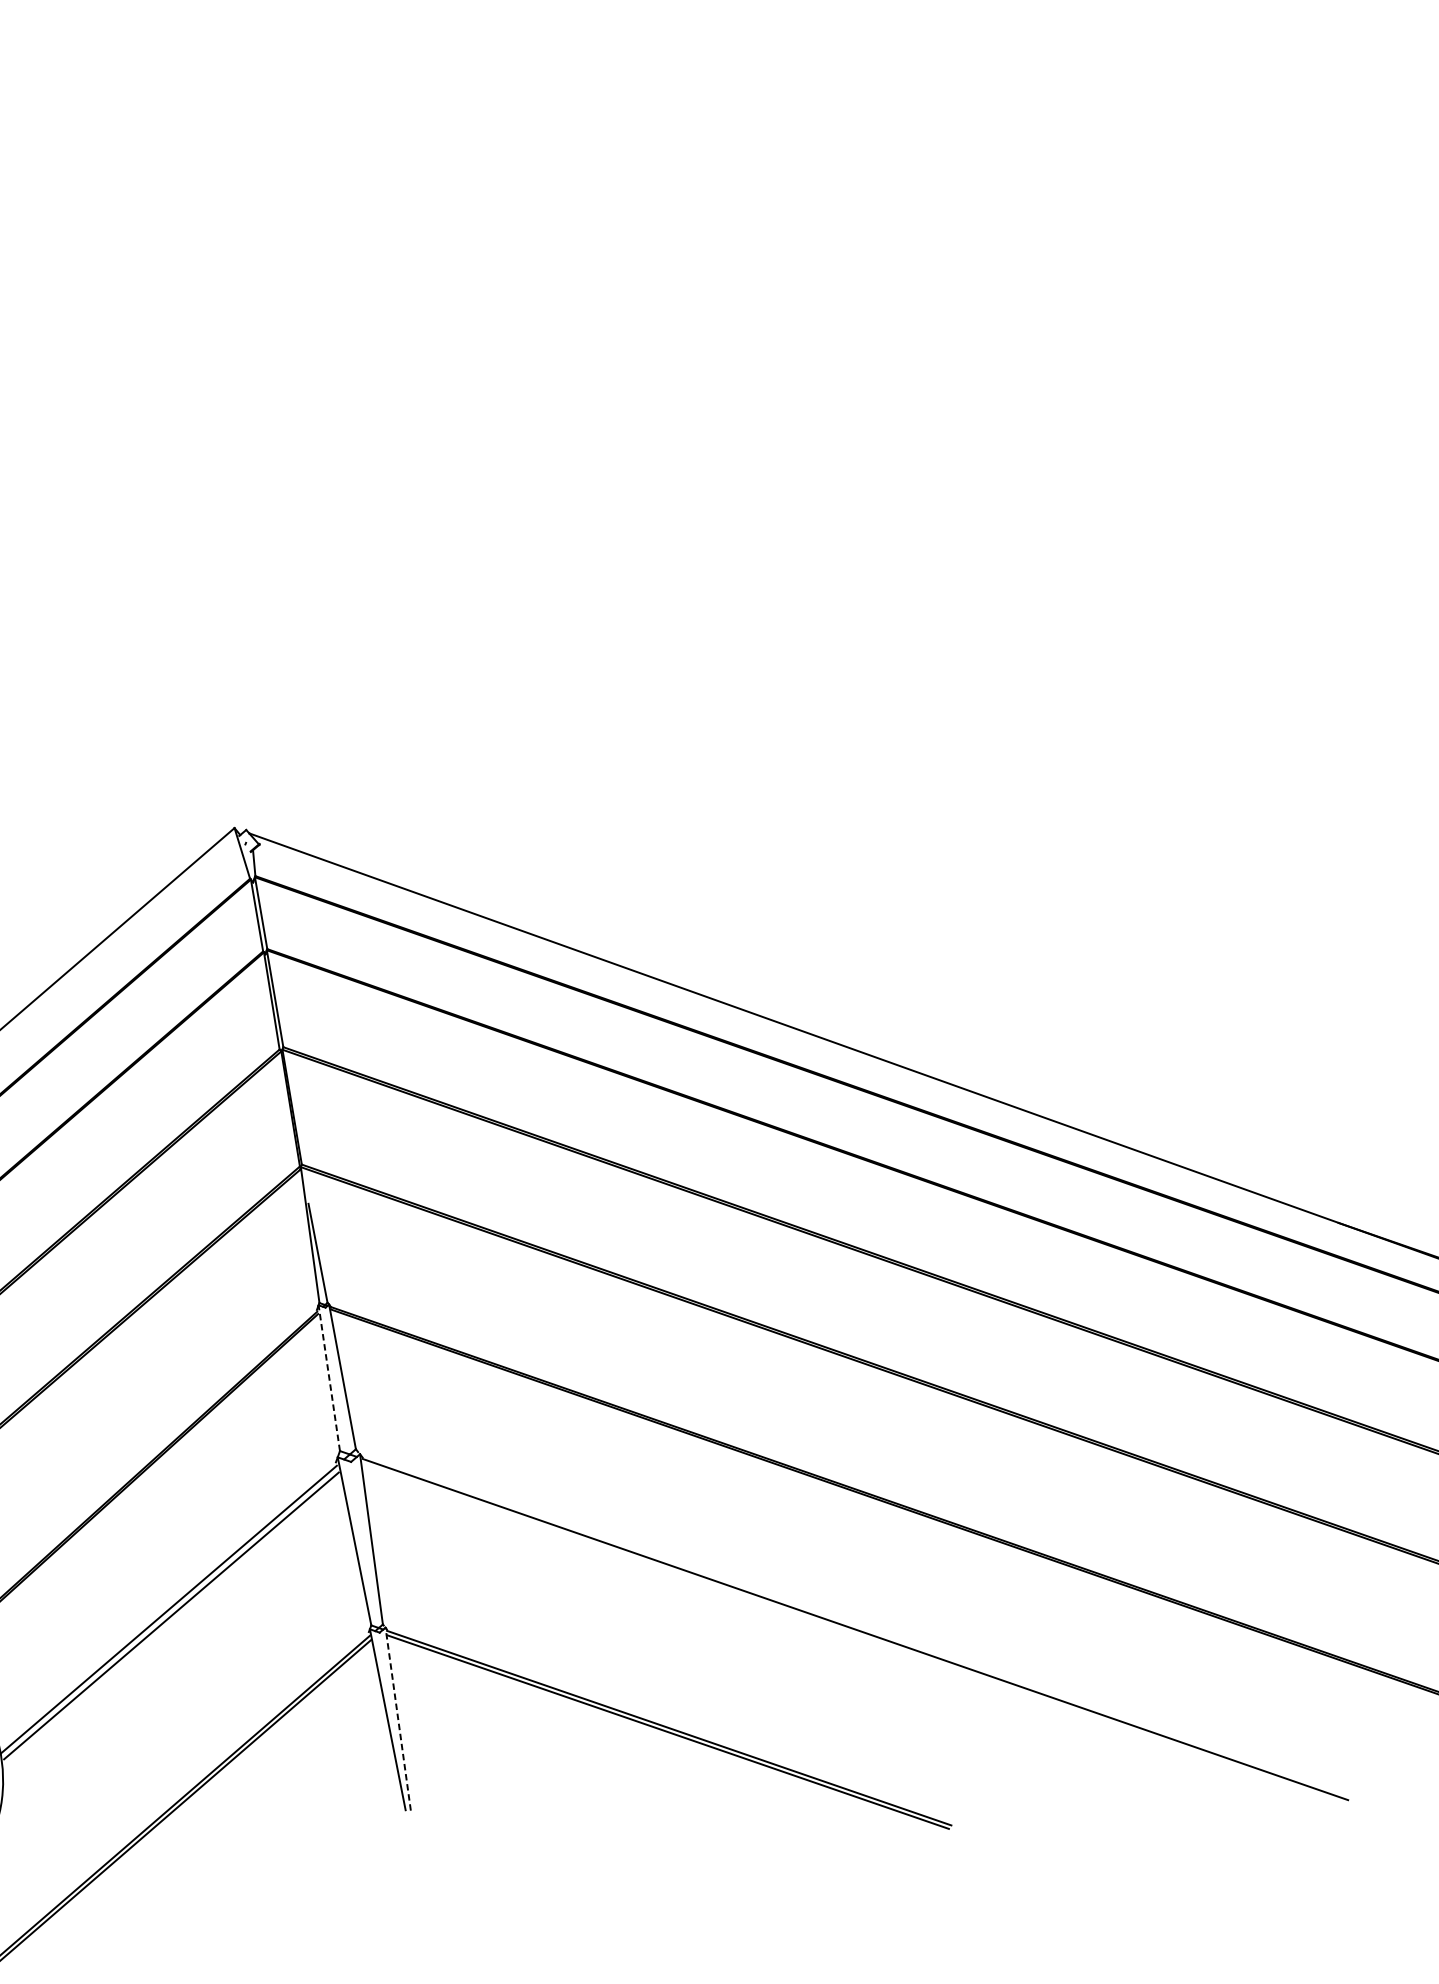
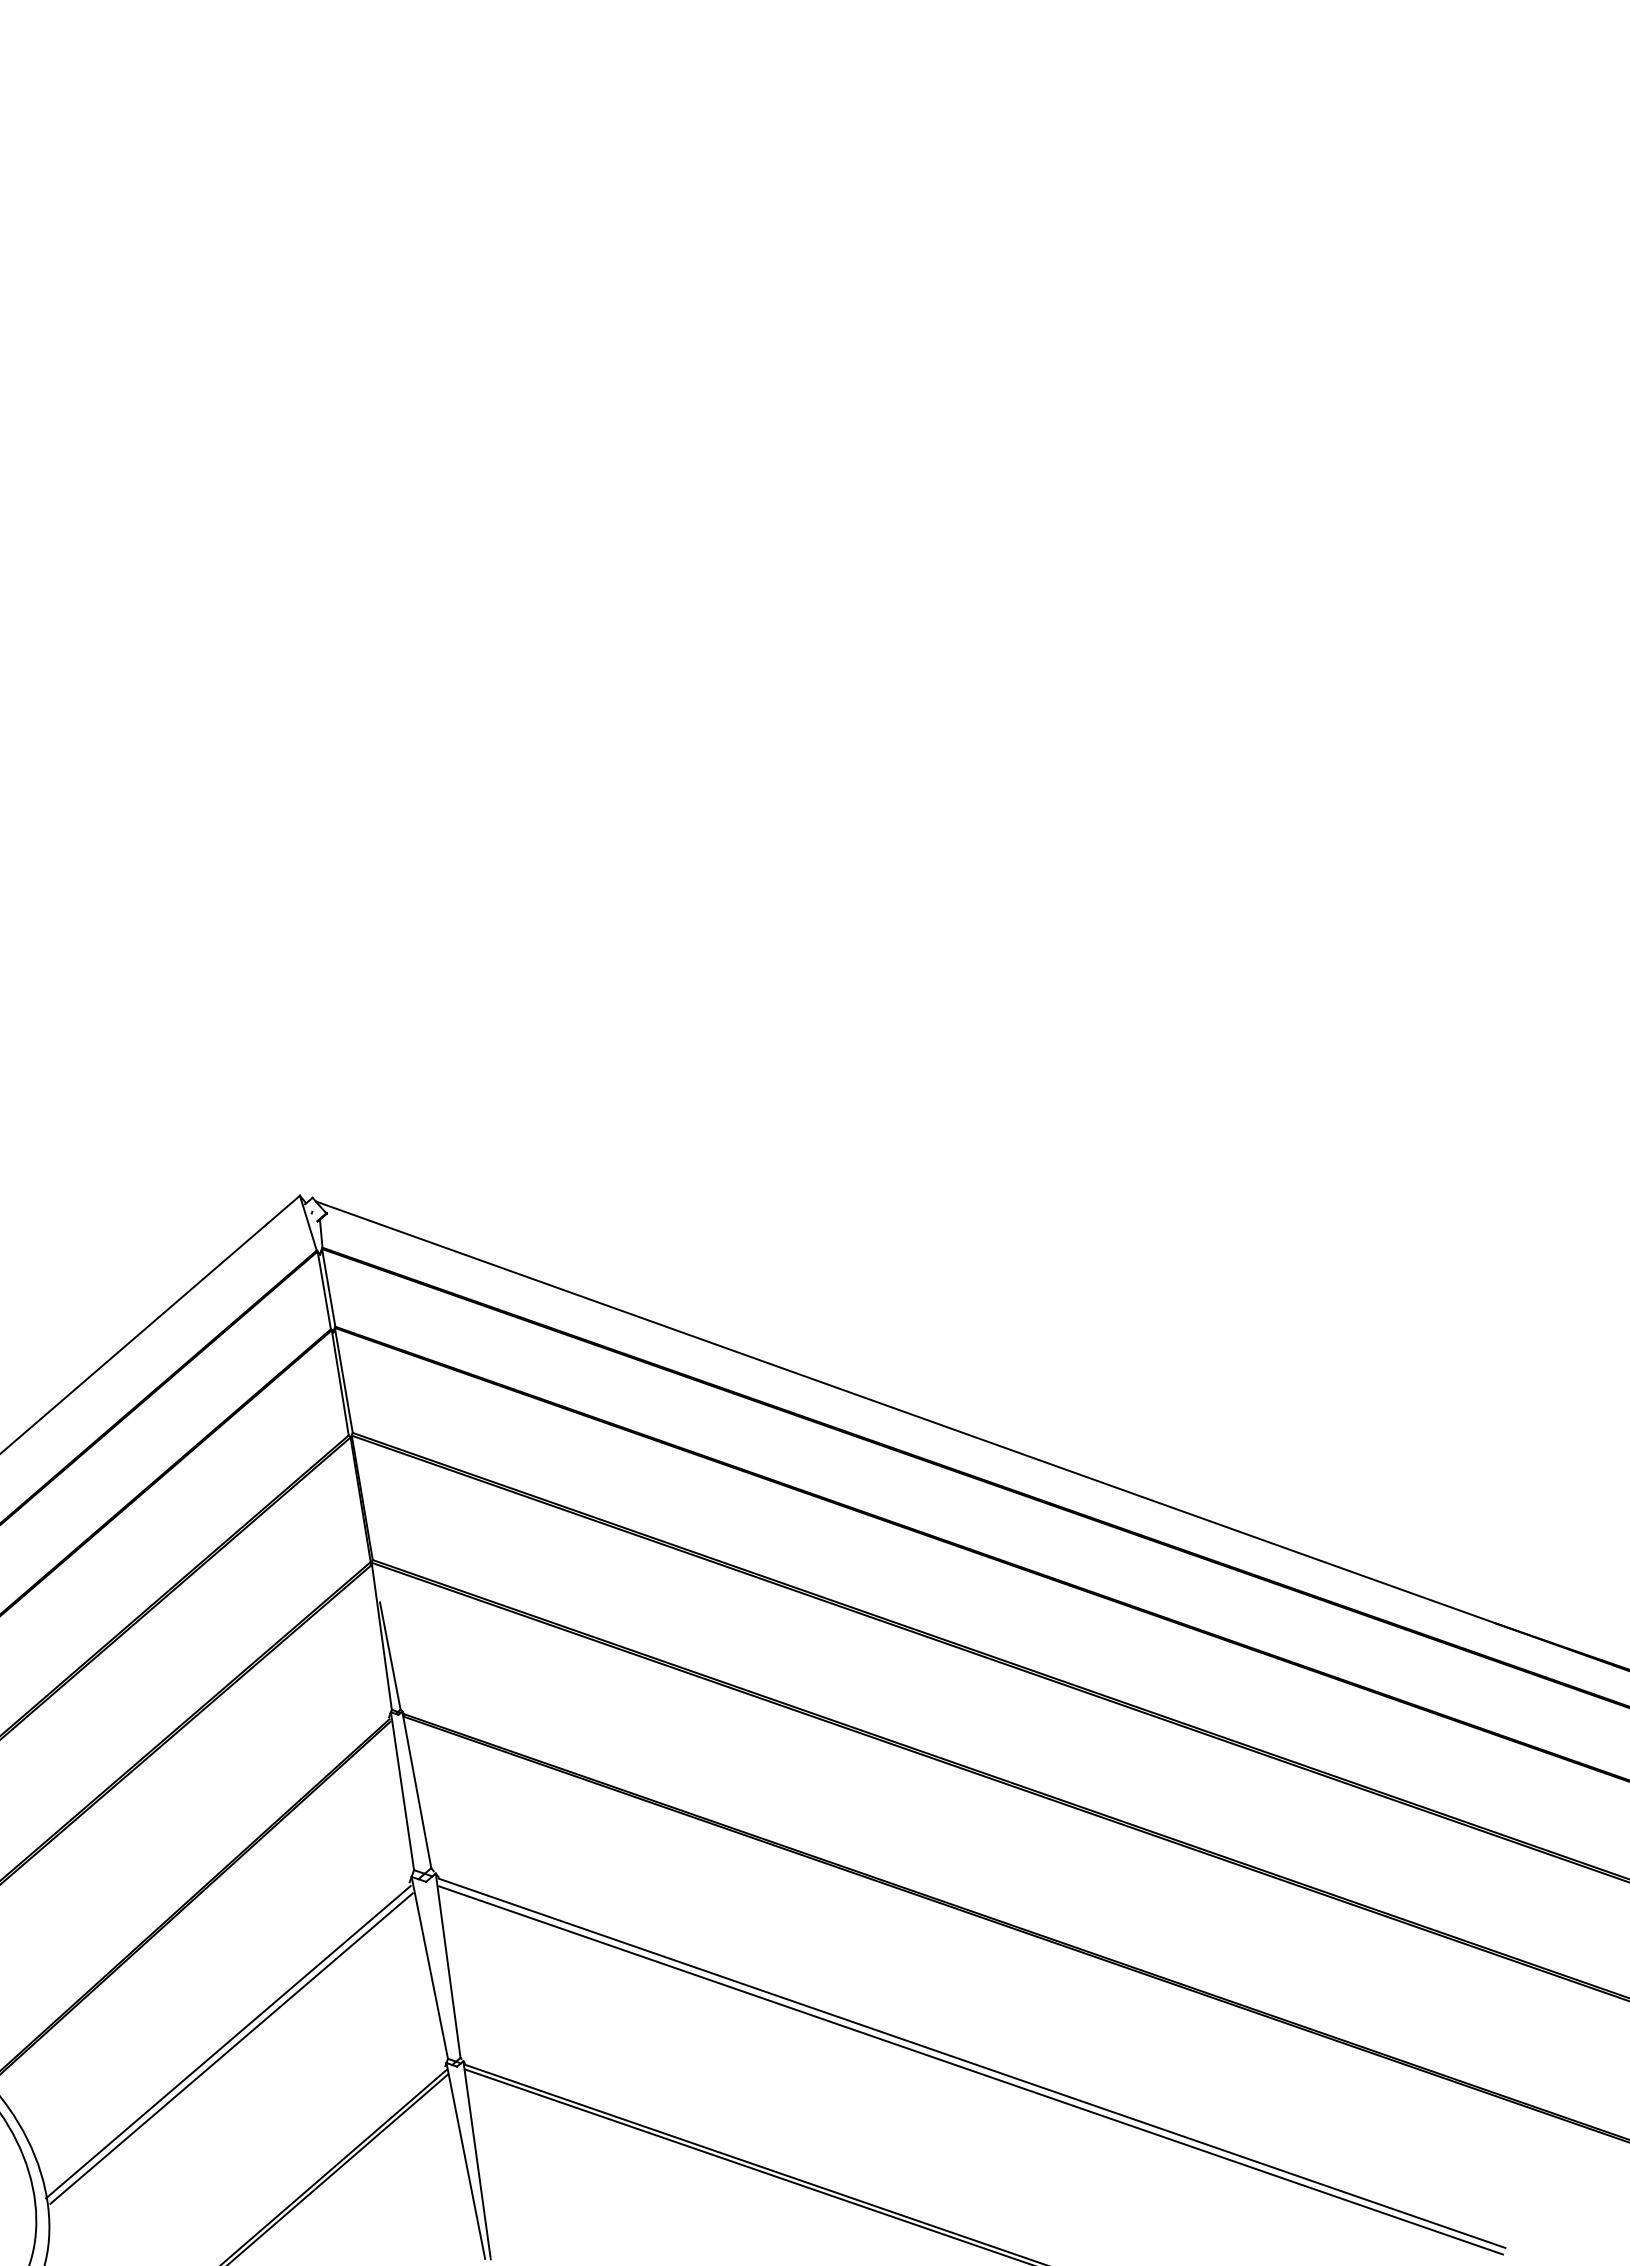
line: (329, 1378) -> (402, 1791), dashed -> solid
line: (854, 1636) -> (970, 2070), added
line: (398, 1719) -> (477, 2160), dashed -> solid

